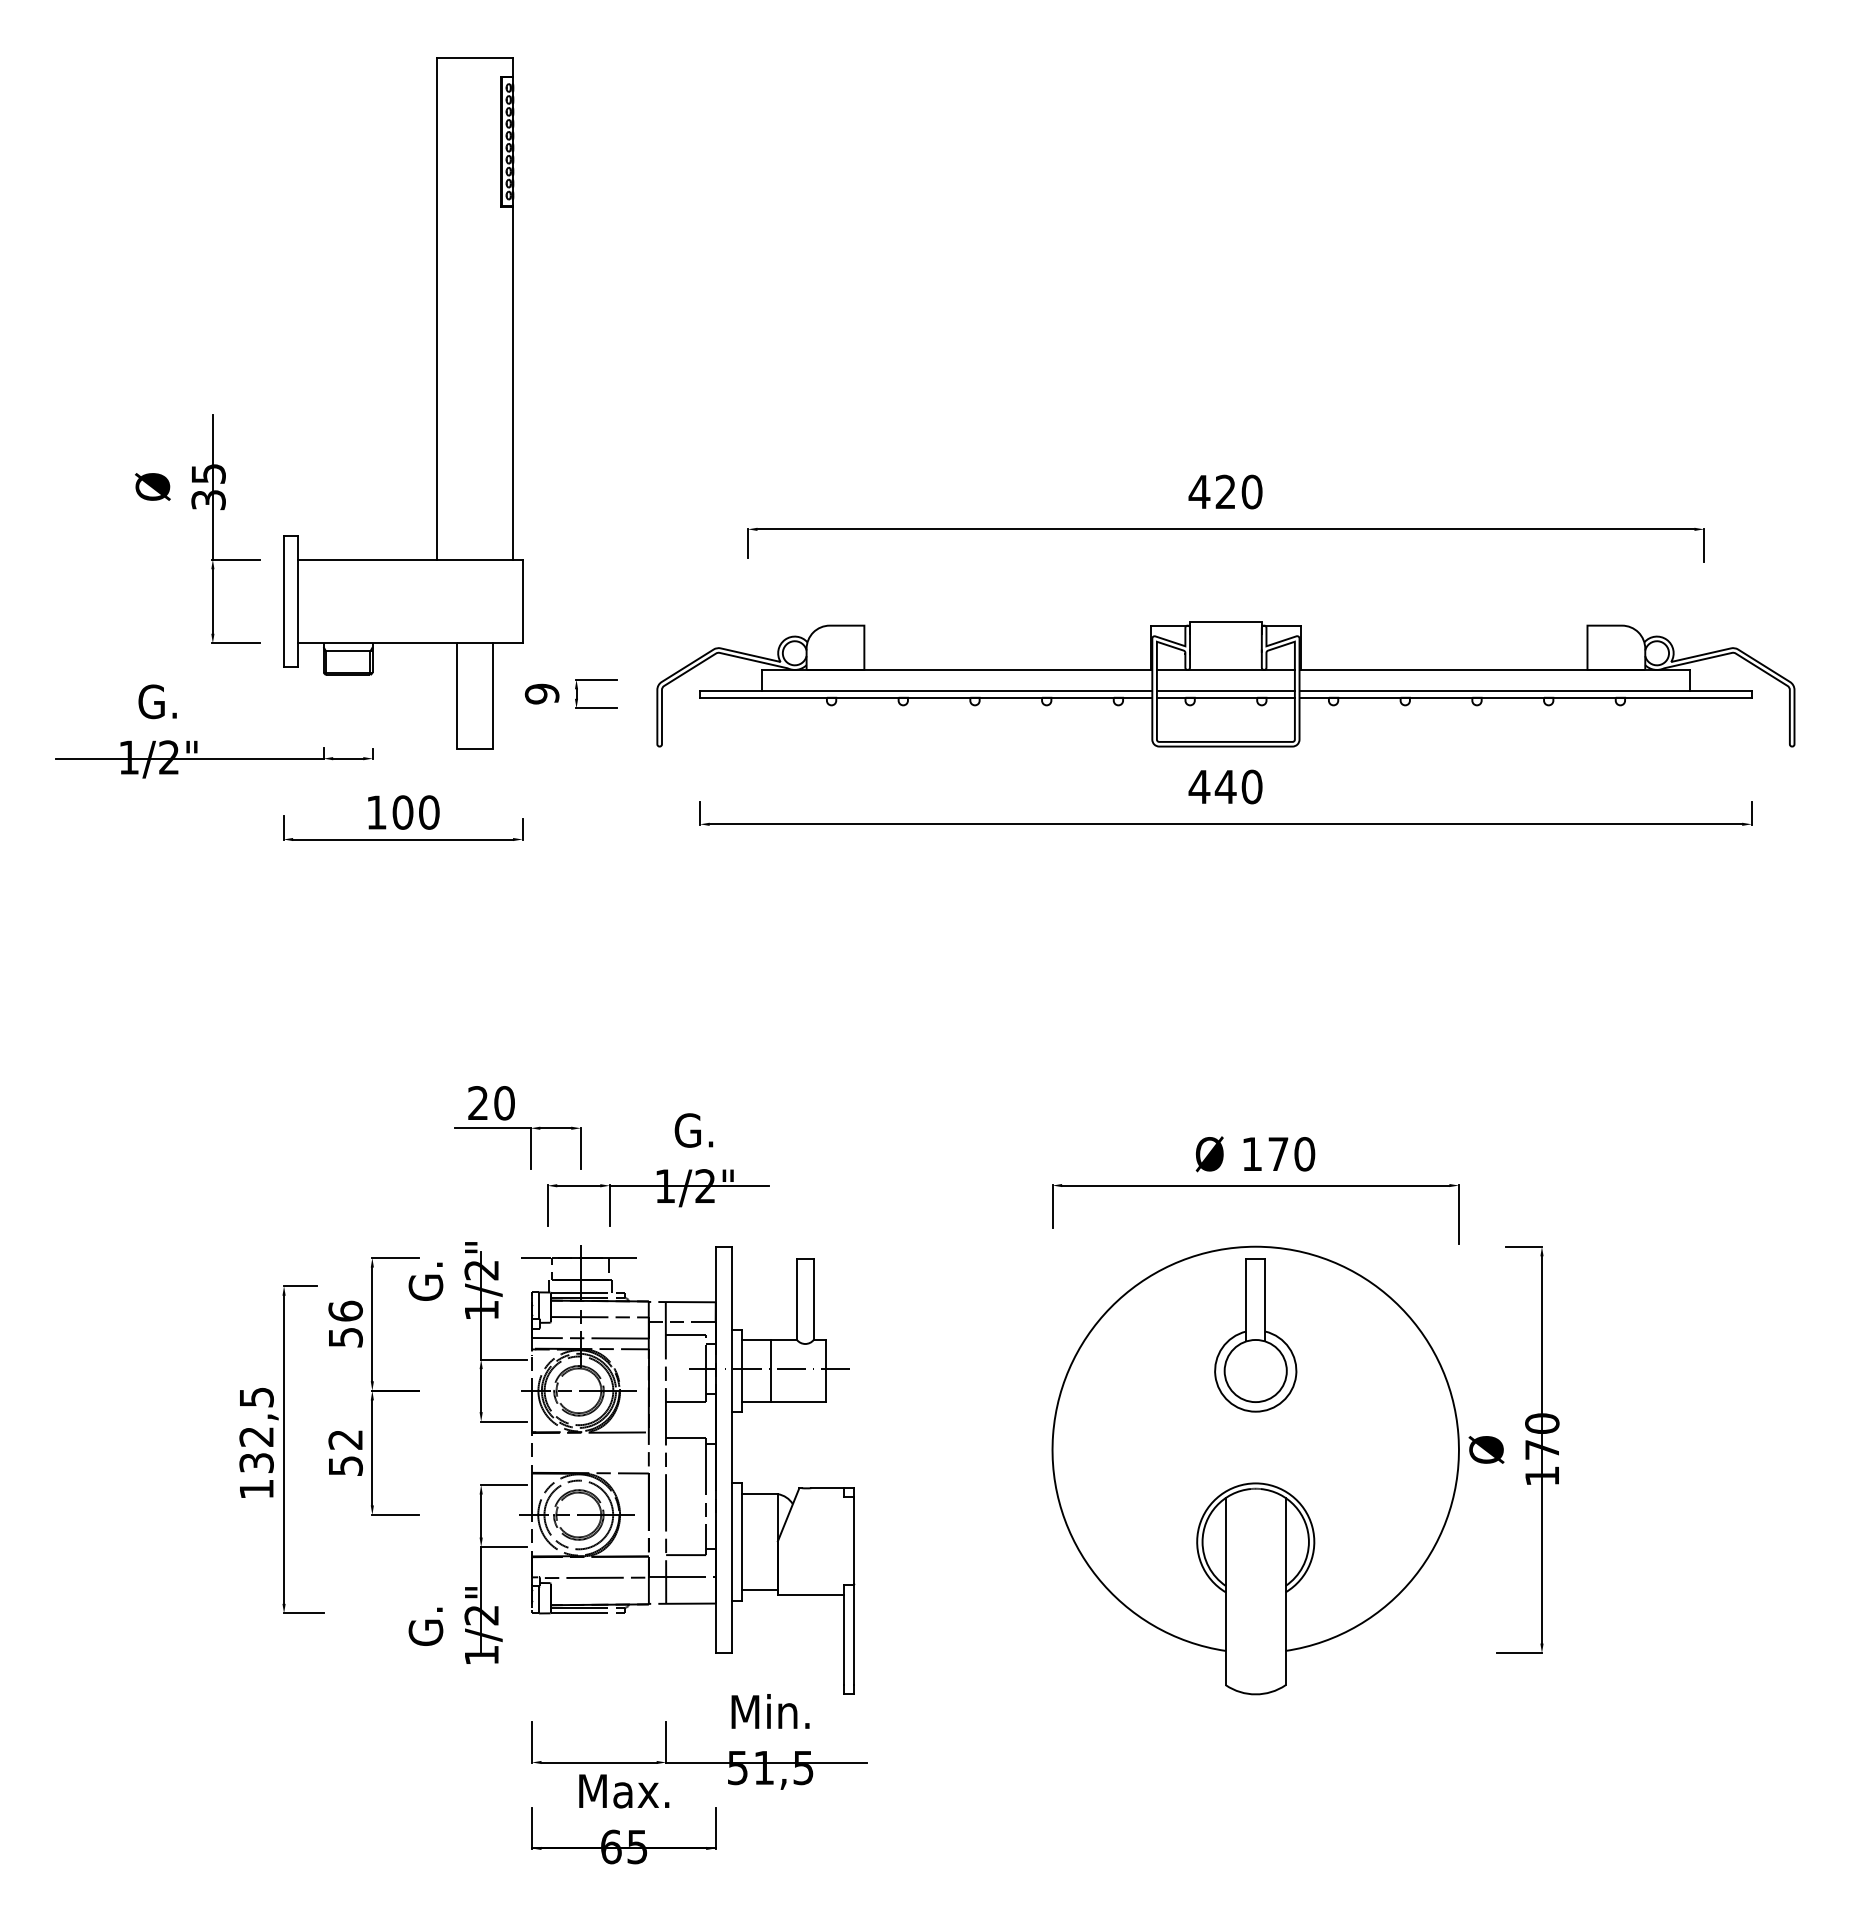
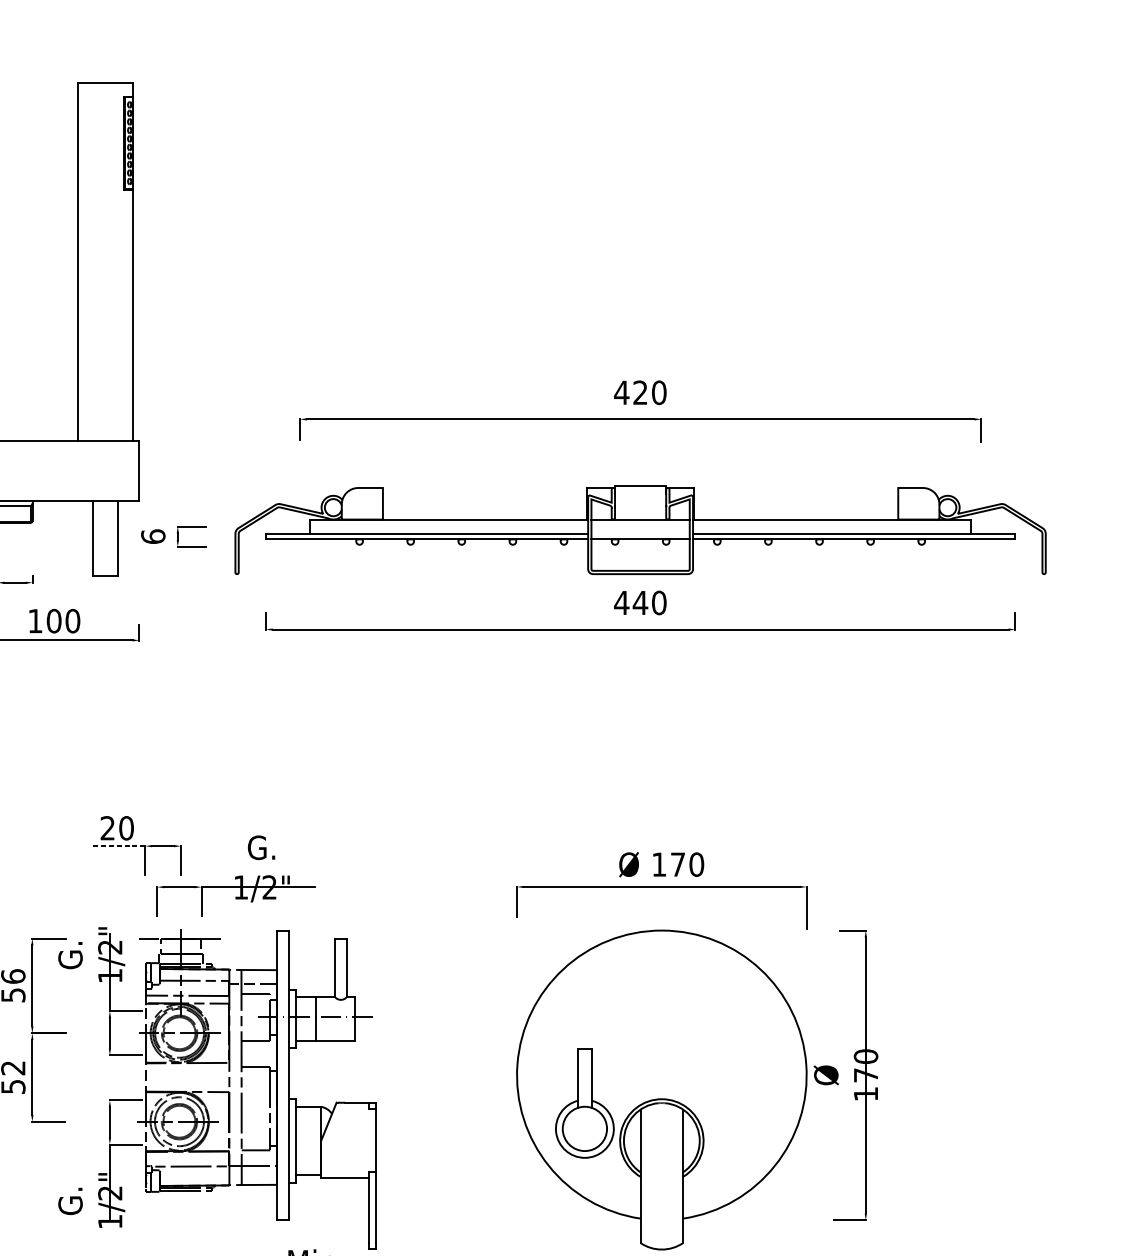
line: (1225, 690) -> (640, 534), removed
text: (541, 693) -> (152, 536), 9 -> 6
line: (493, 1128) -> (118, 846), solid -> dashed
part: (1255, 1335) -> (584, 1103), moved

